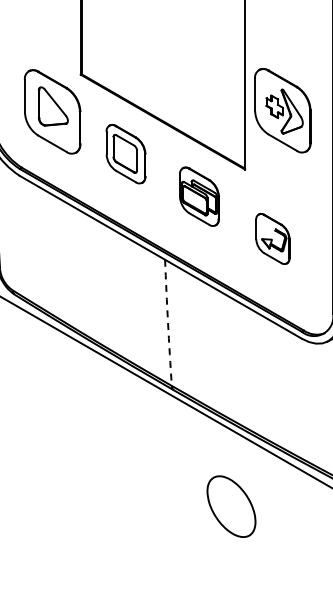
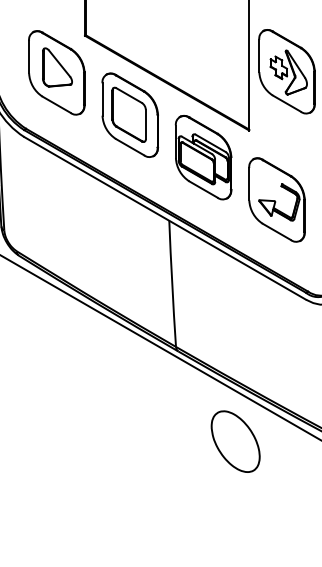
part: (125, 153) -> (129, 114), size x1.43
part: (199, 196) -> (203, 157), size x1.43
part: (272, 238) -> (276, 199), size x1.67
arc: (168, 322) -> (172, 283), dashed -> solid
part: (231, 506) -> (235, 441), moved

